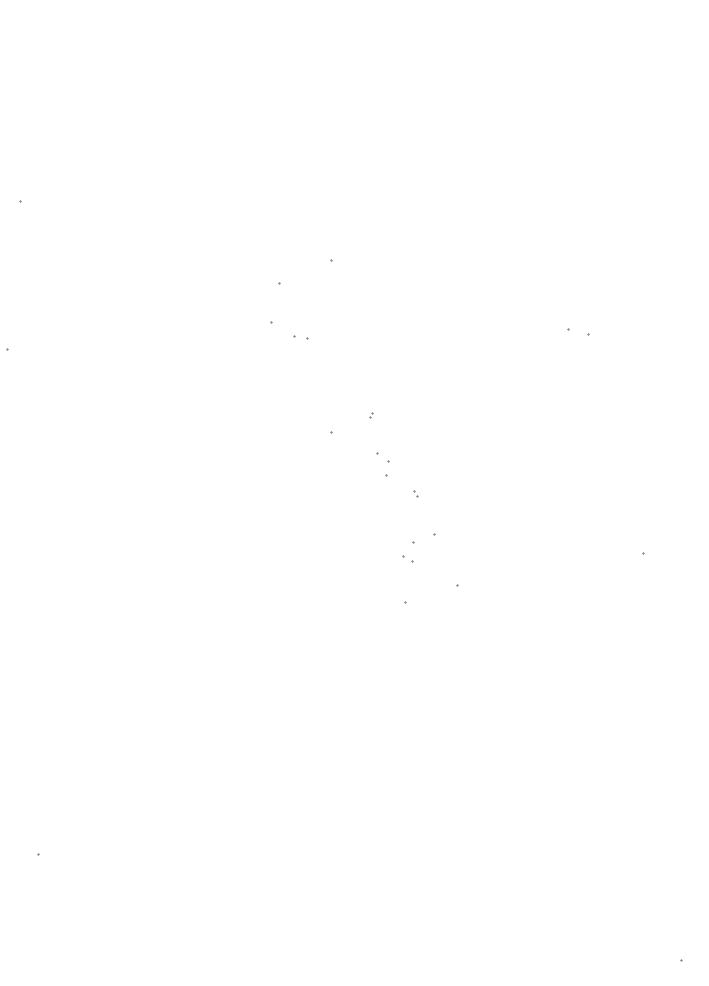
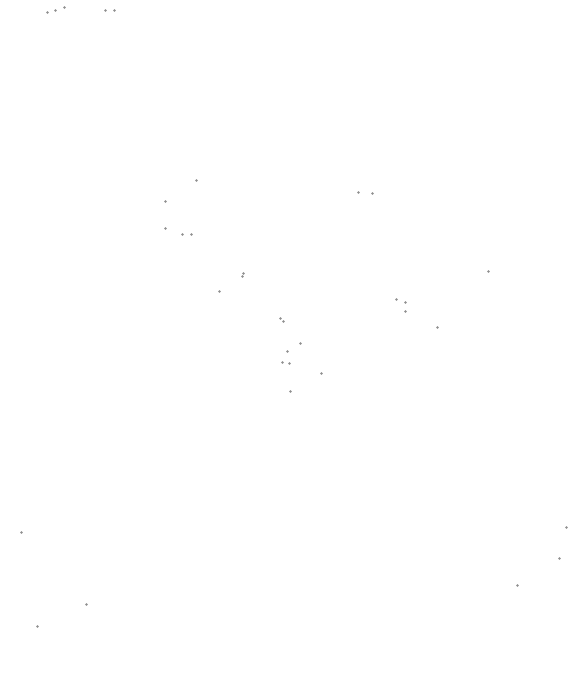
part: (380, 464) -> (400, 305), moved

